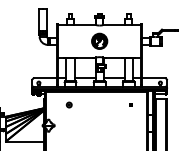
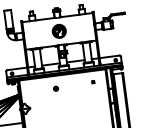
part: (68, 104) -> (55, 88), moved

